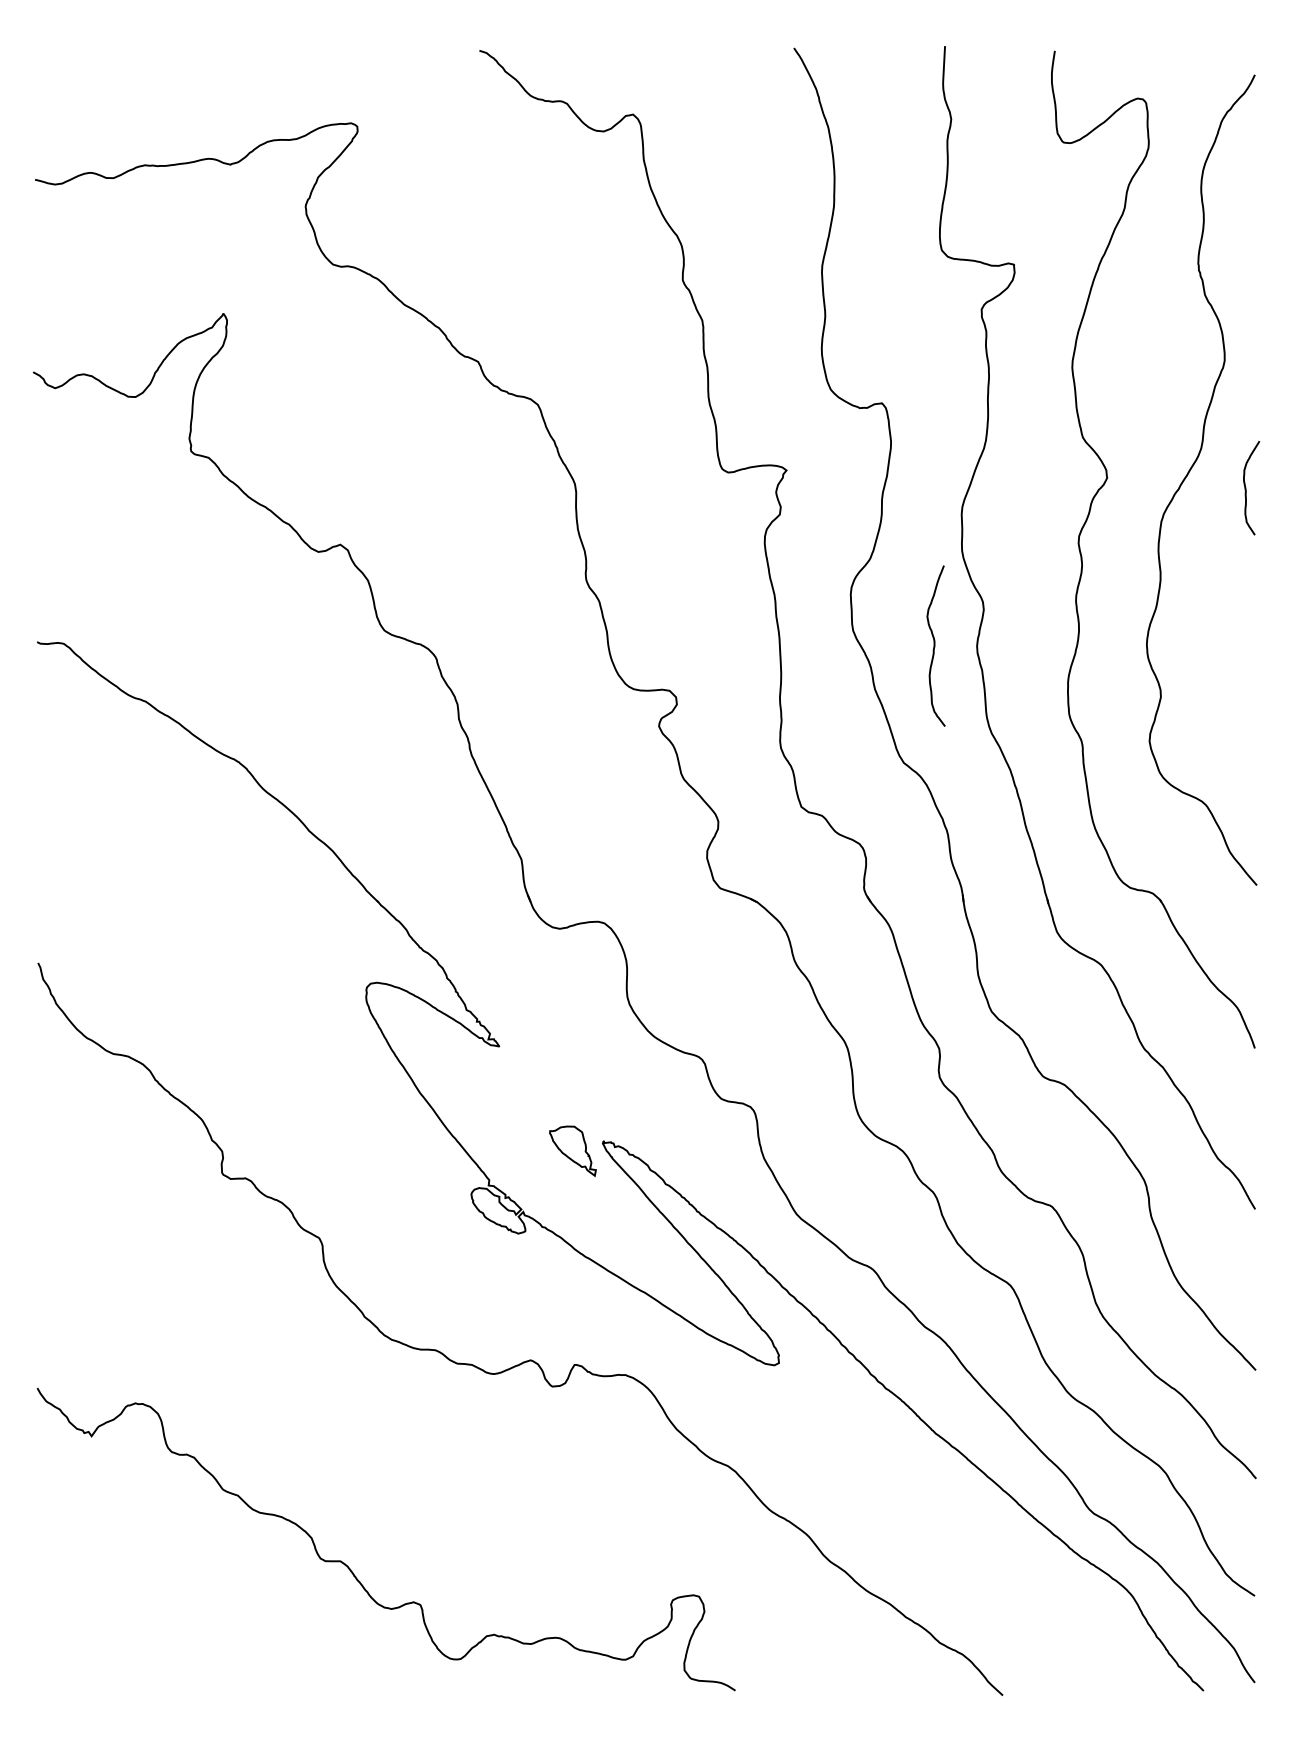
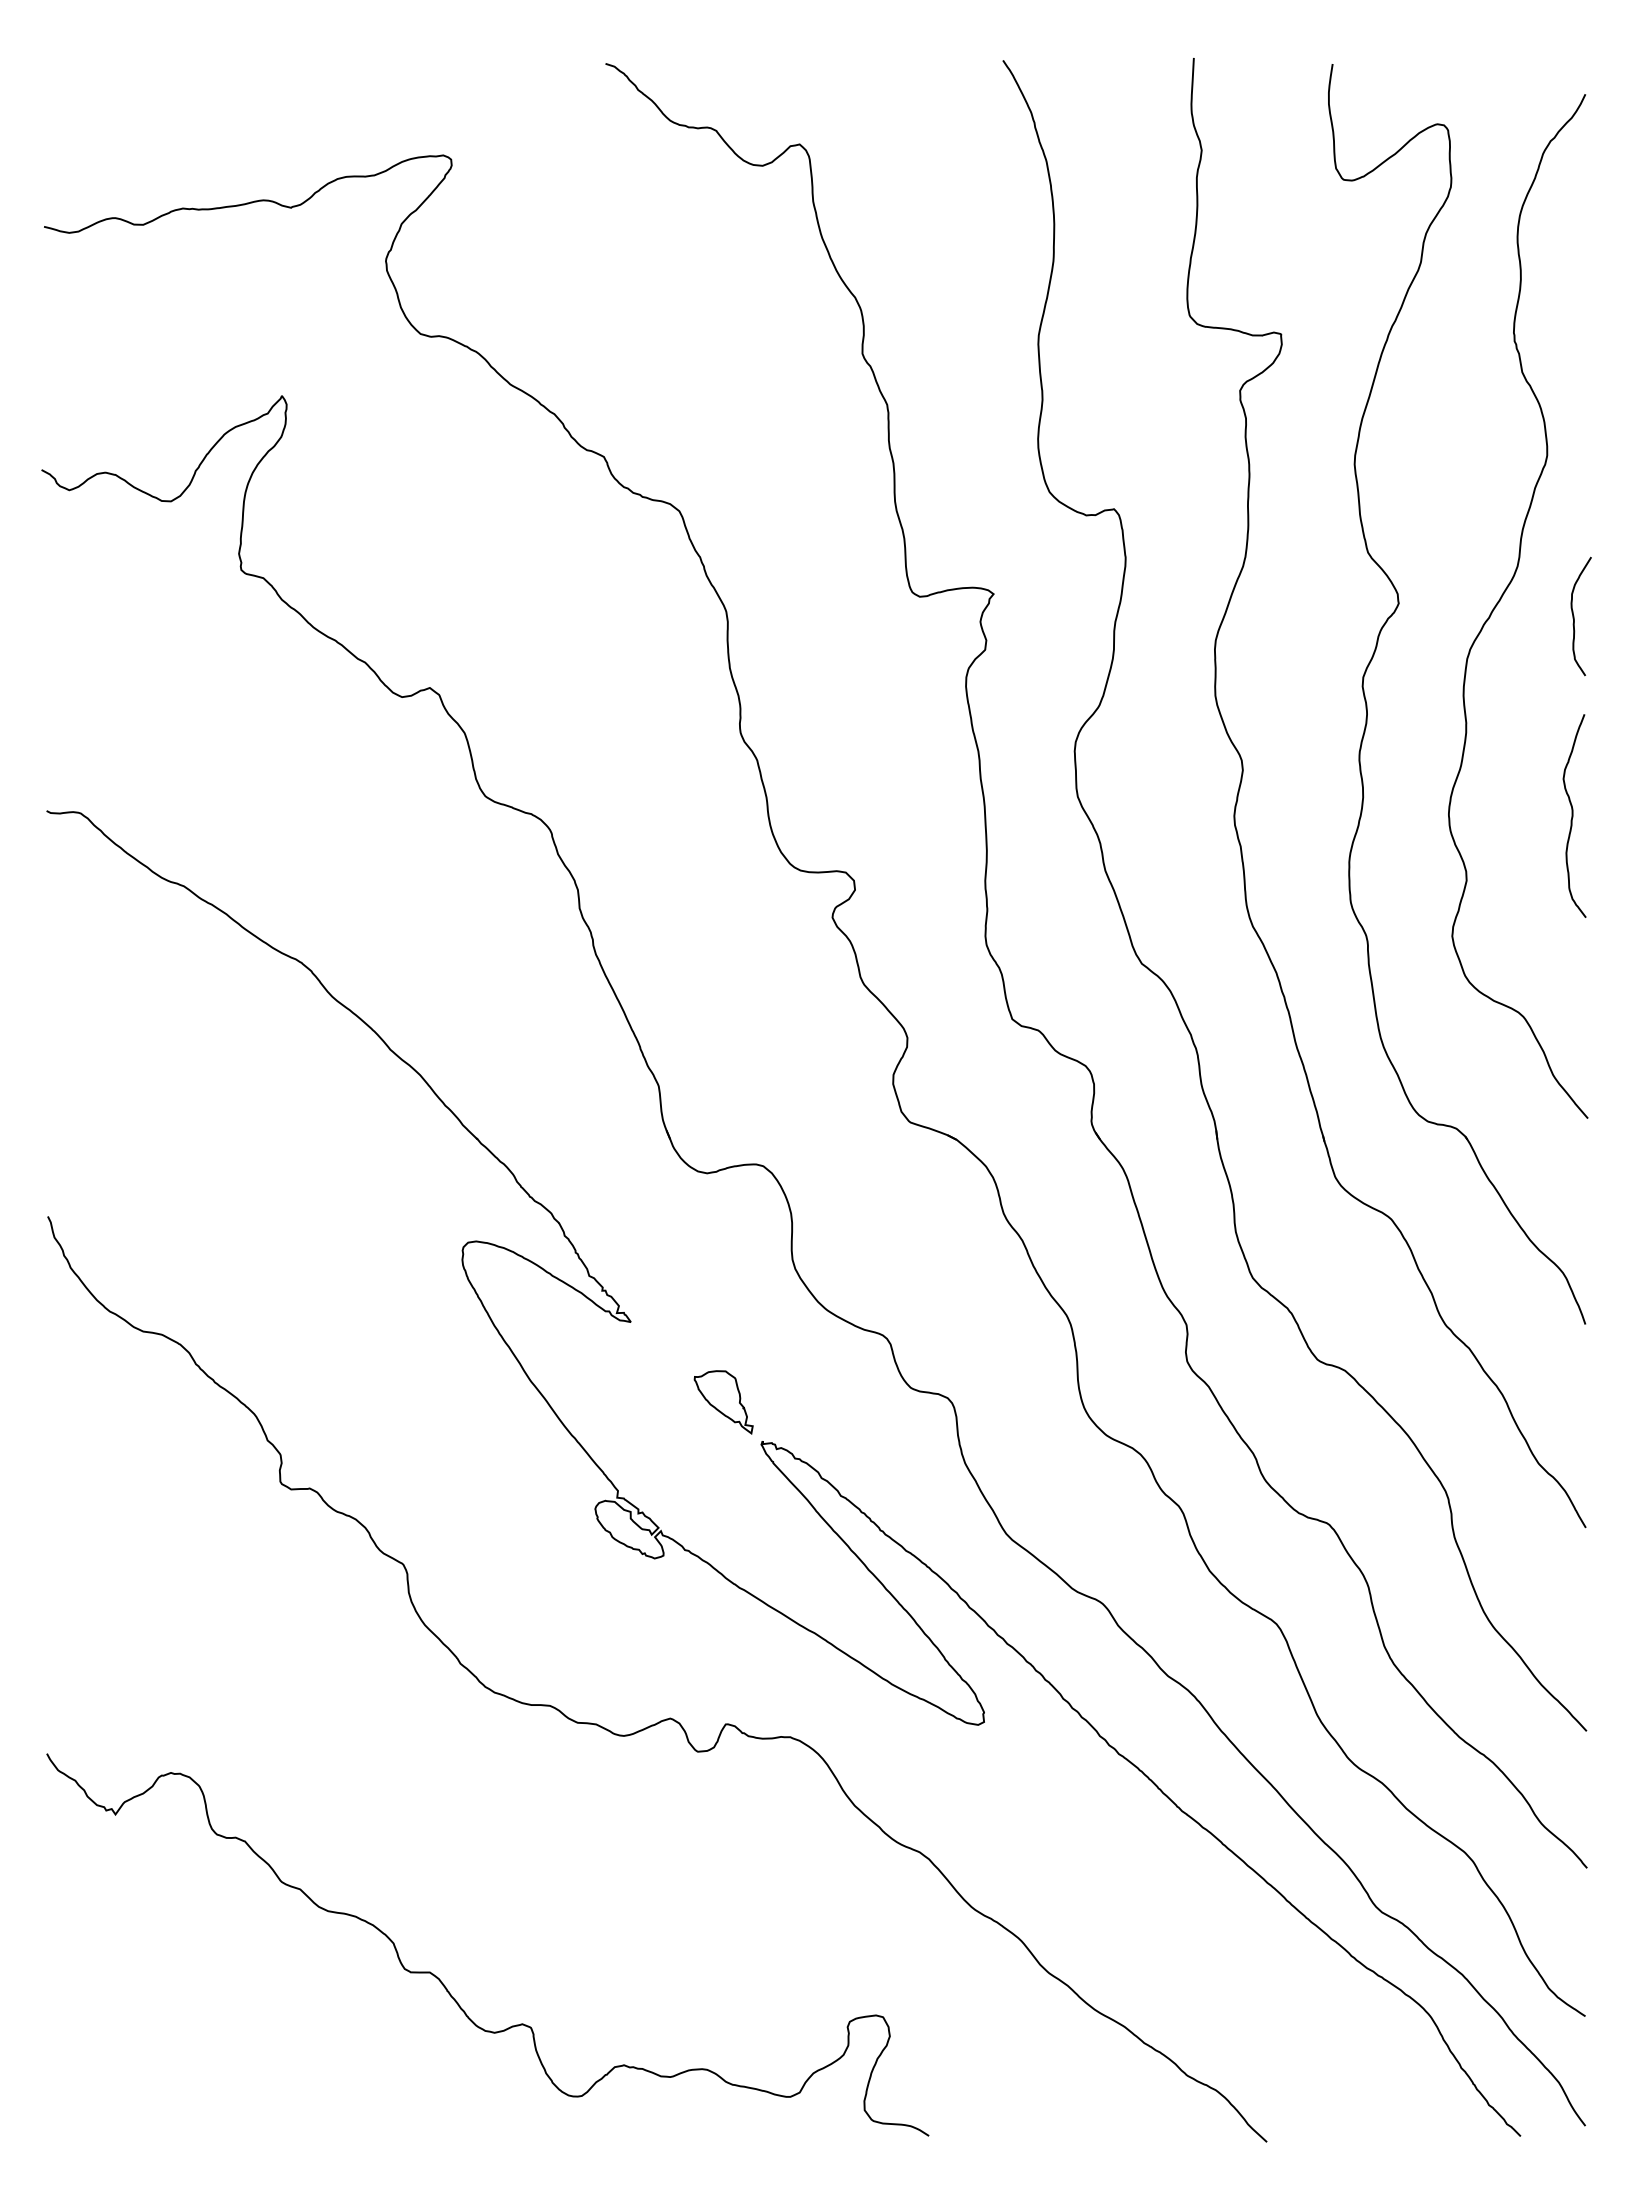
curve: (935, 645) -> (1573, 815), moved
part: (572, 1151) -> (723, 1402), moved

